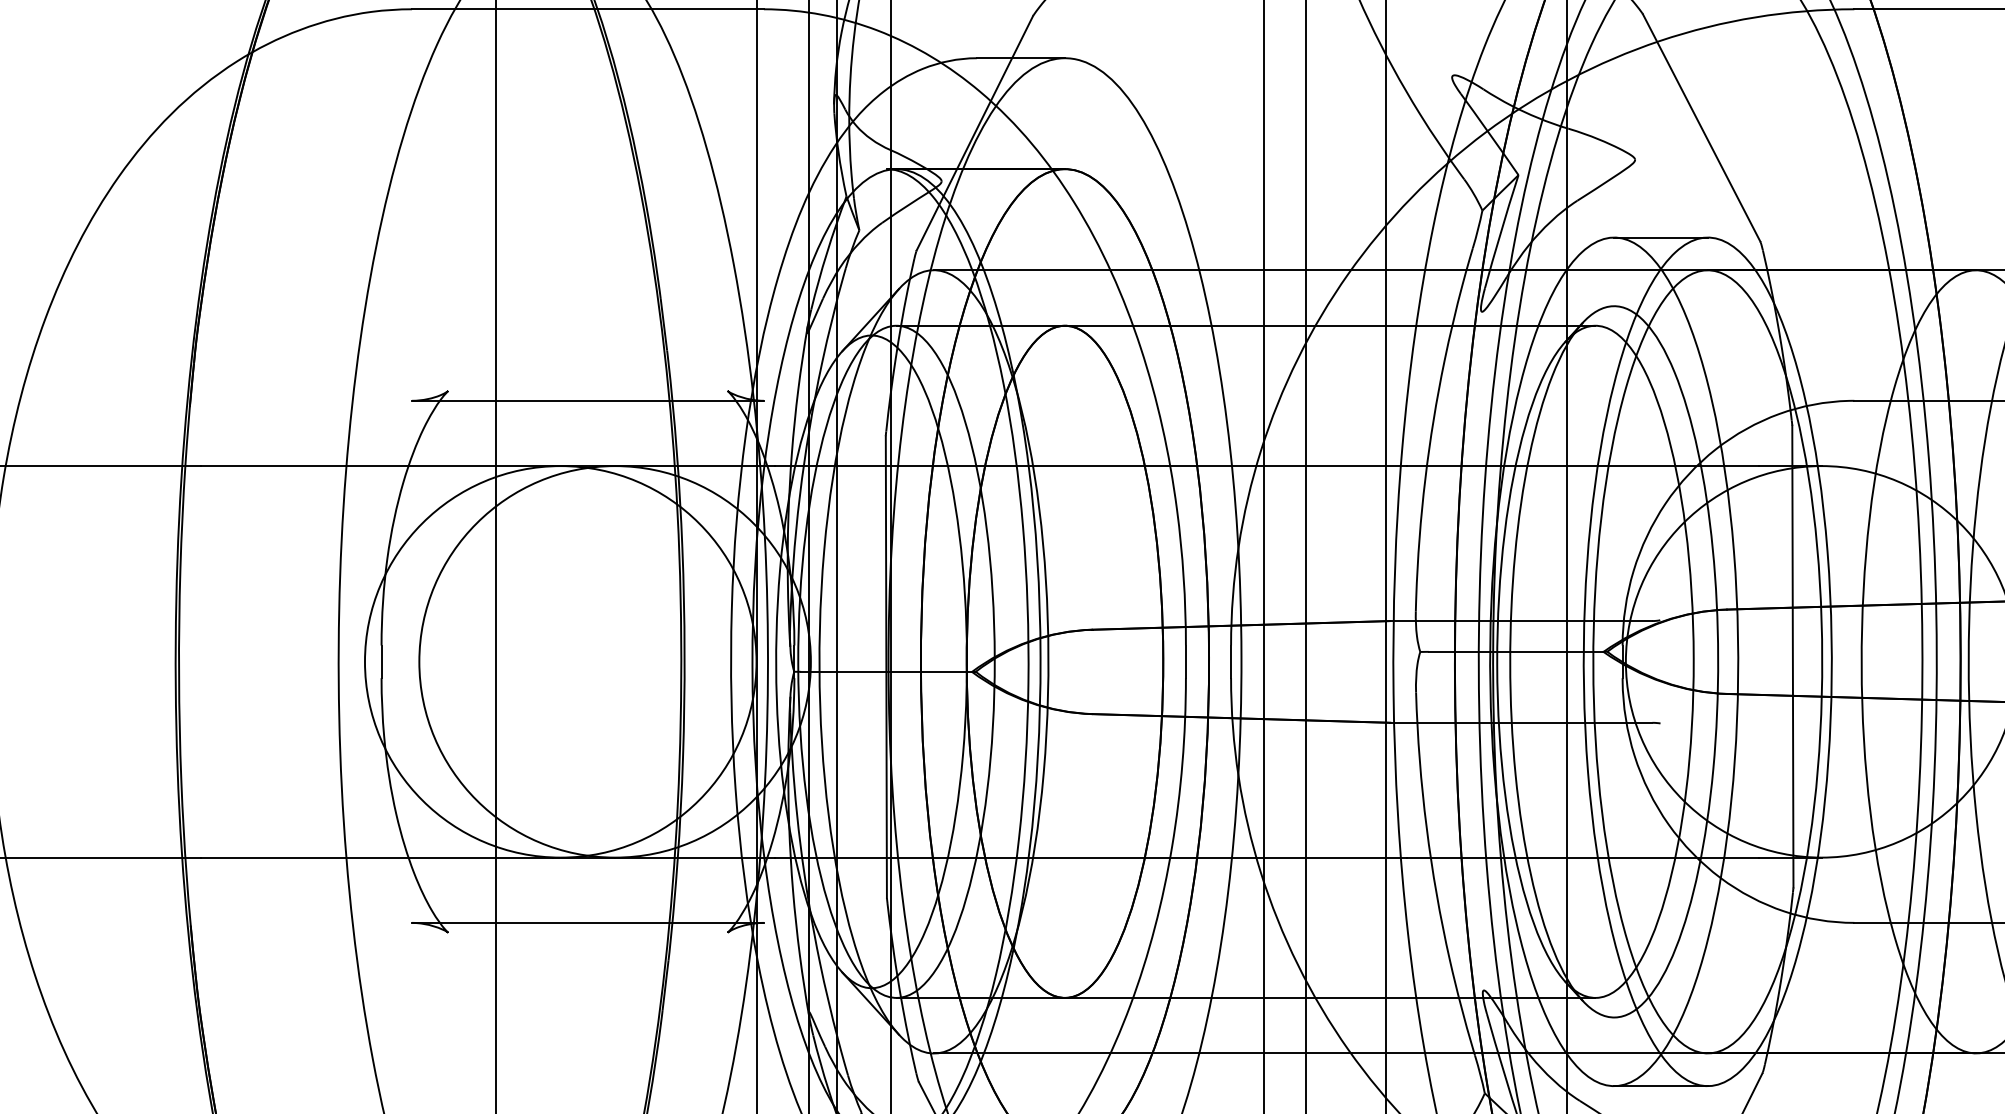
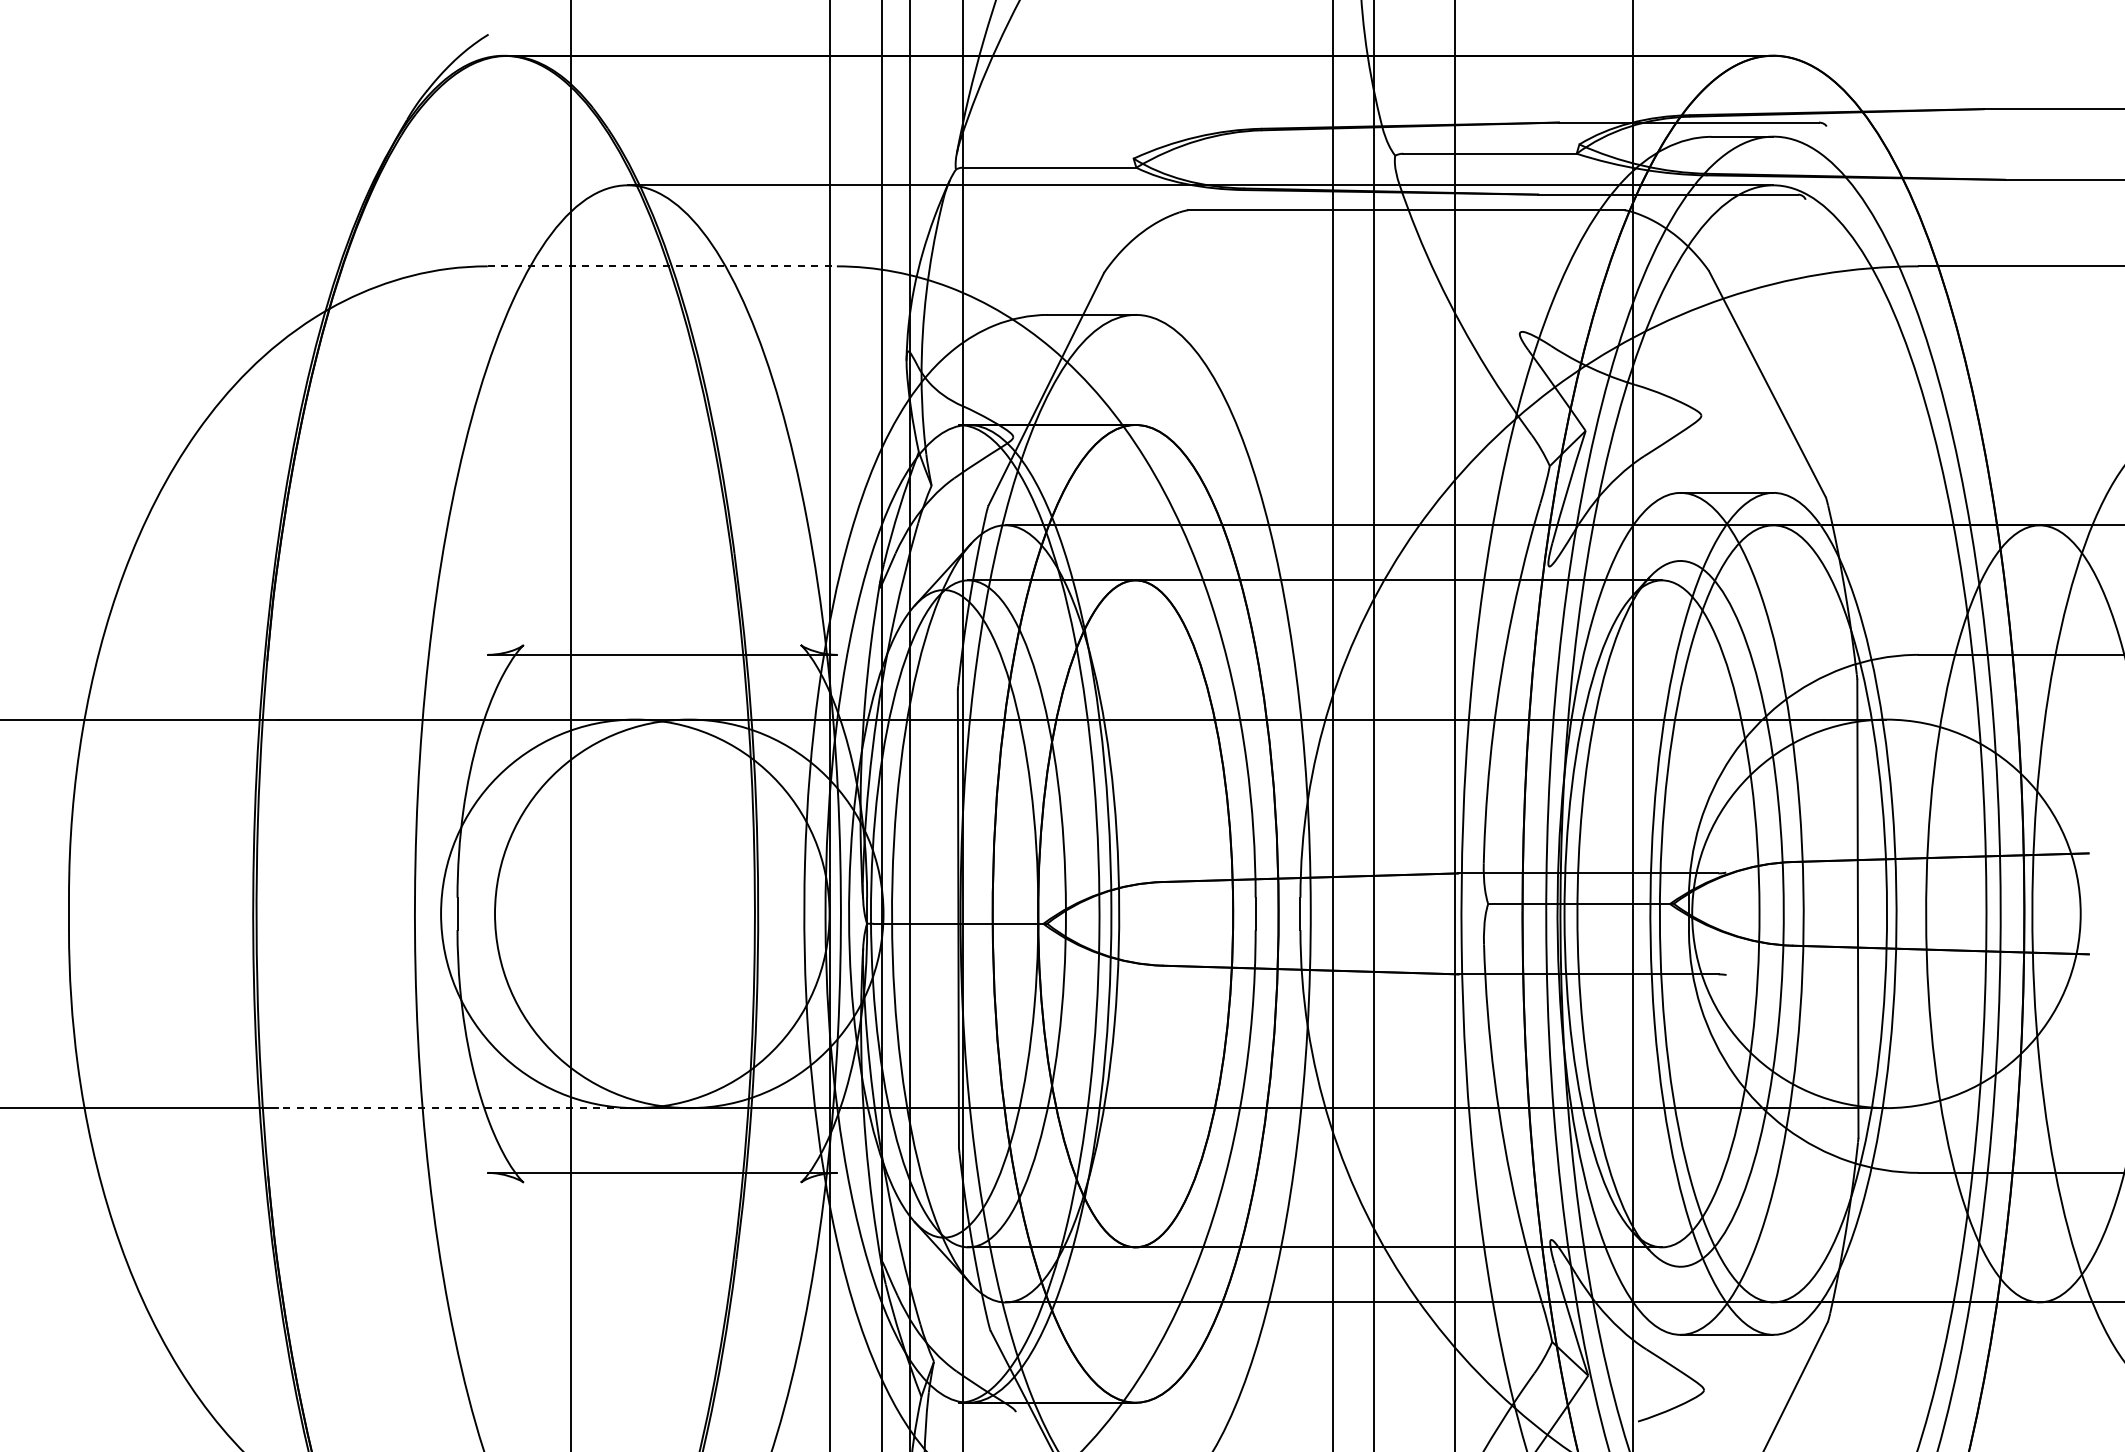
line: (588, 9) -> (662, 266), solid -> dashed
line: (376, 857) -> (452, 1108), solid -> dashed

